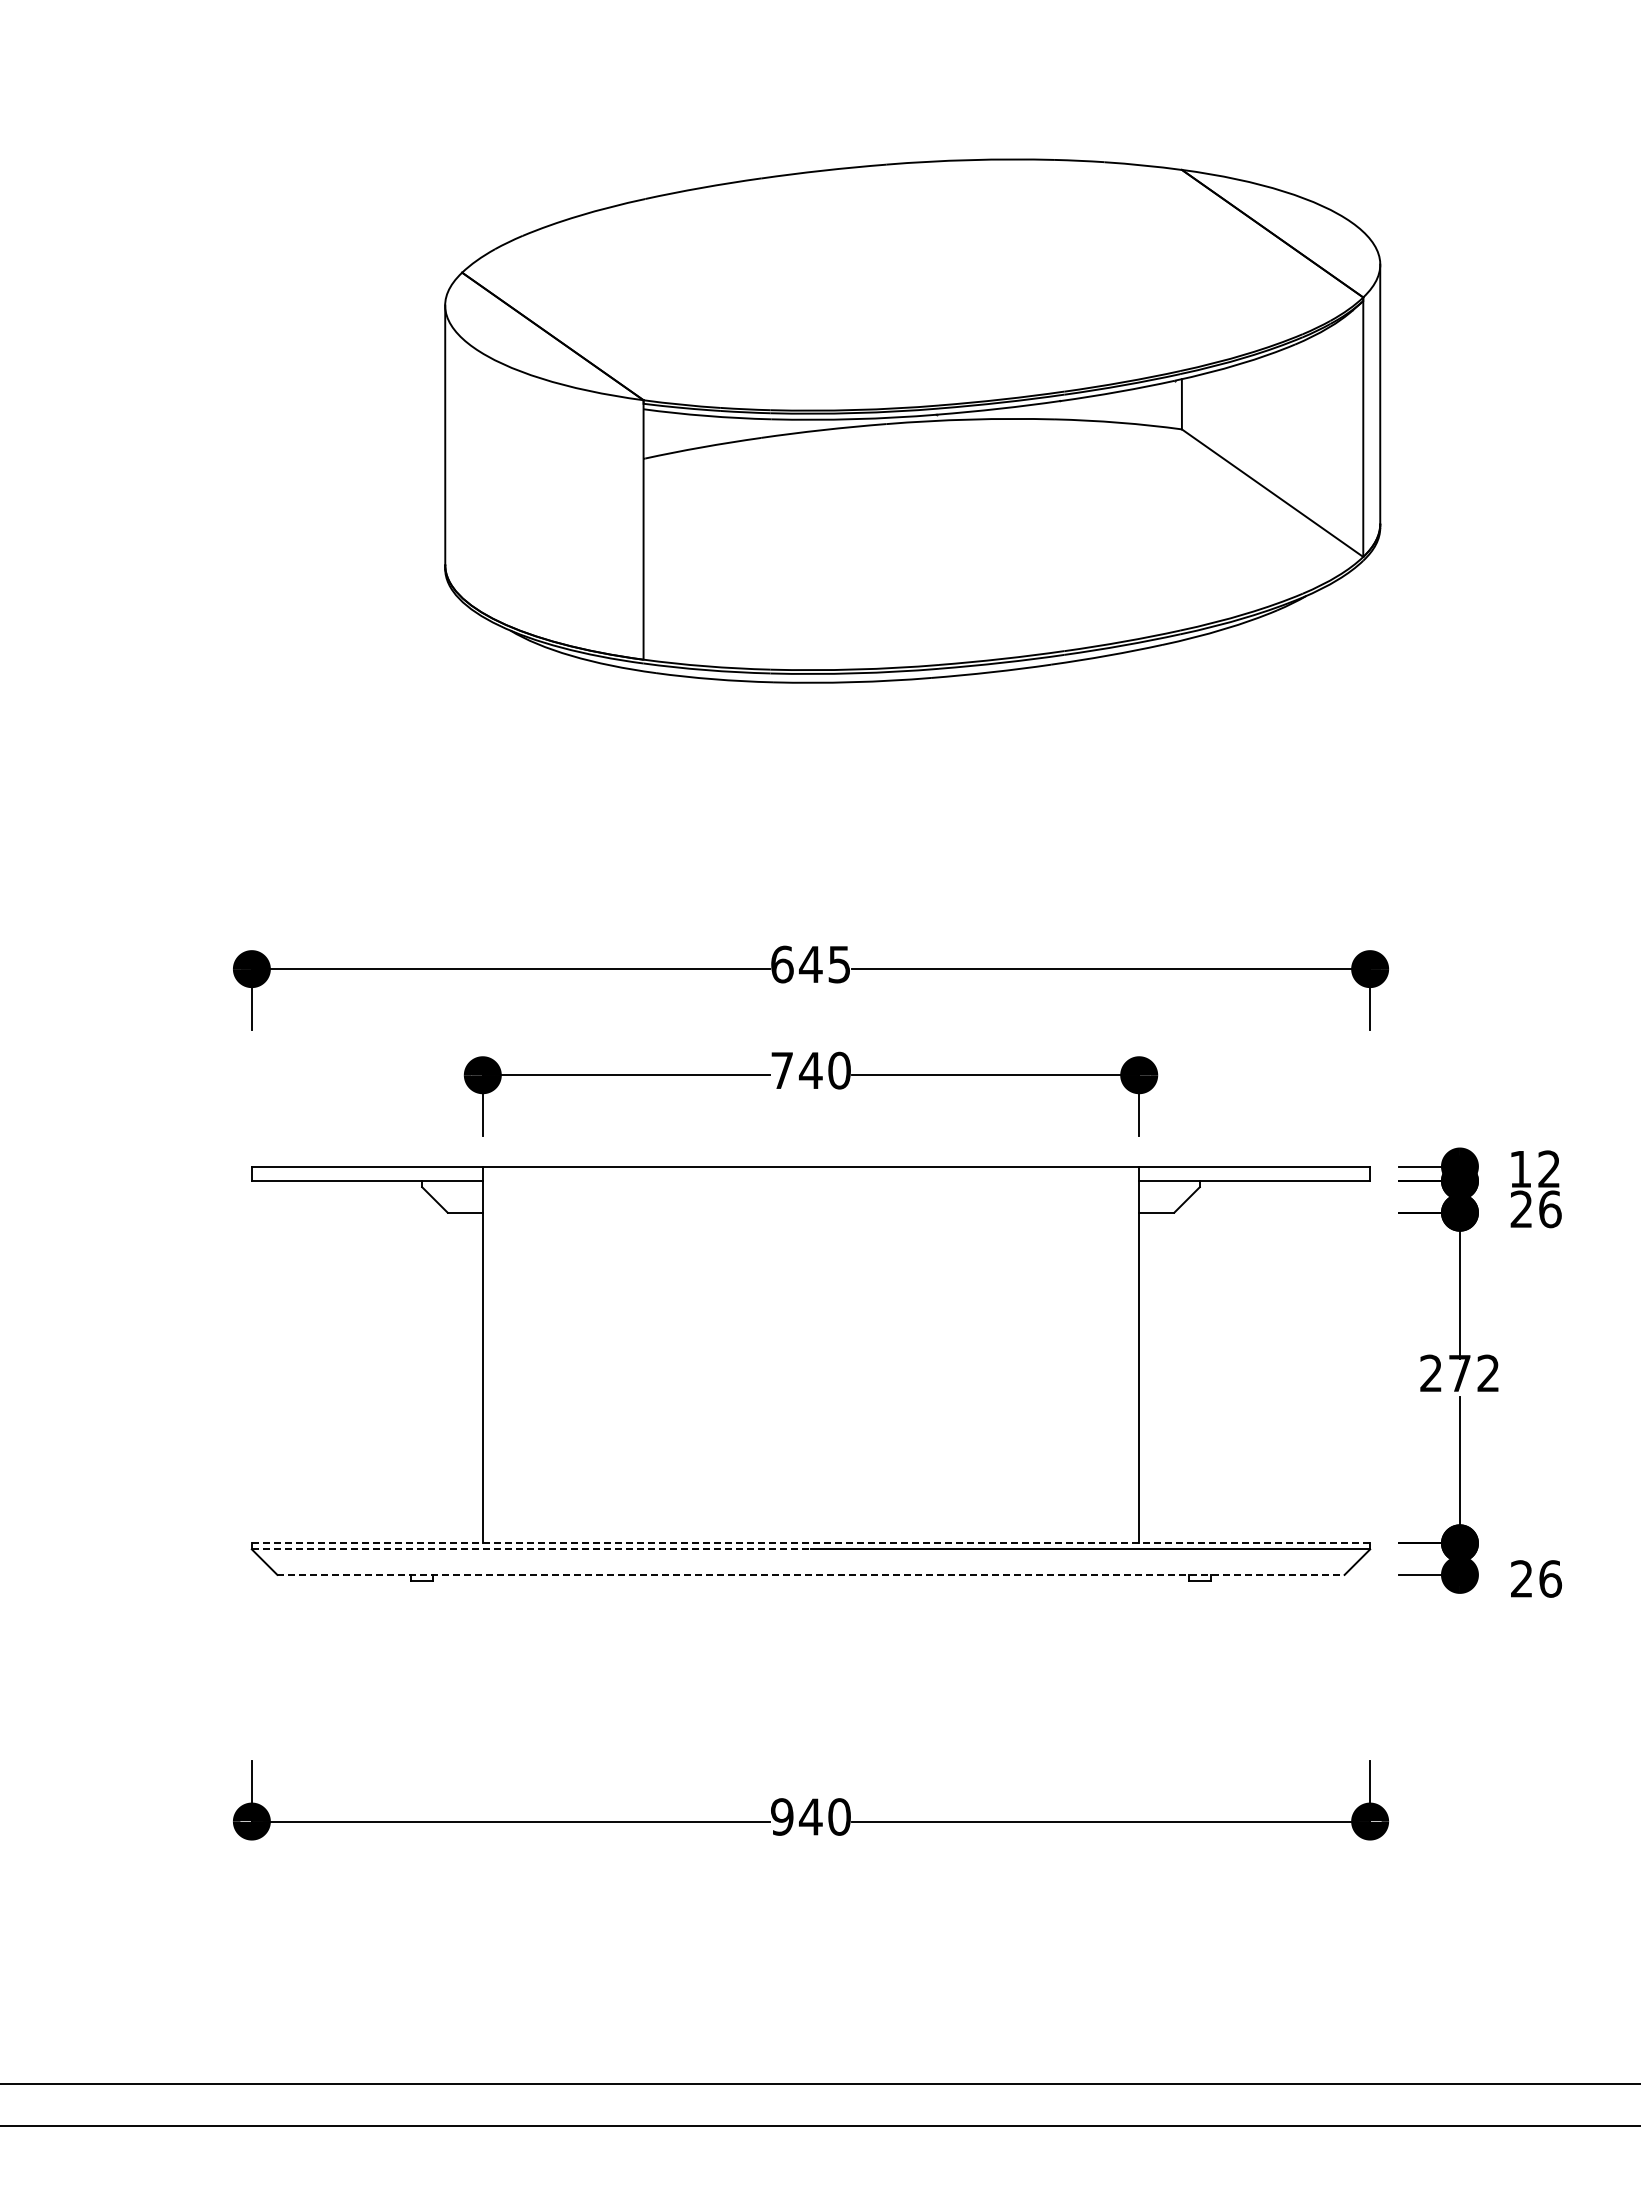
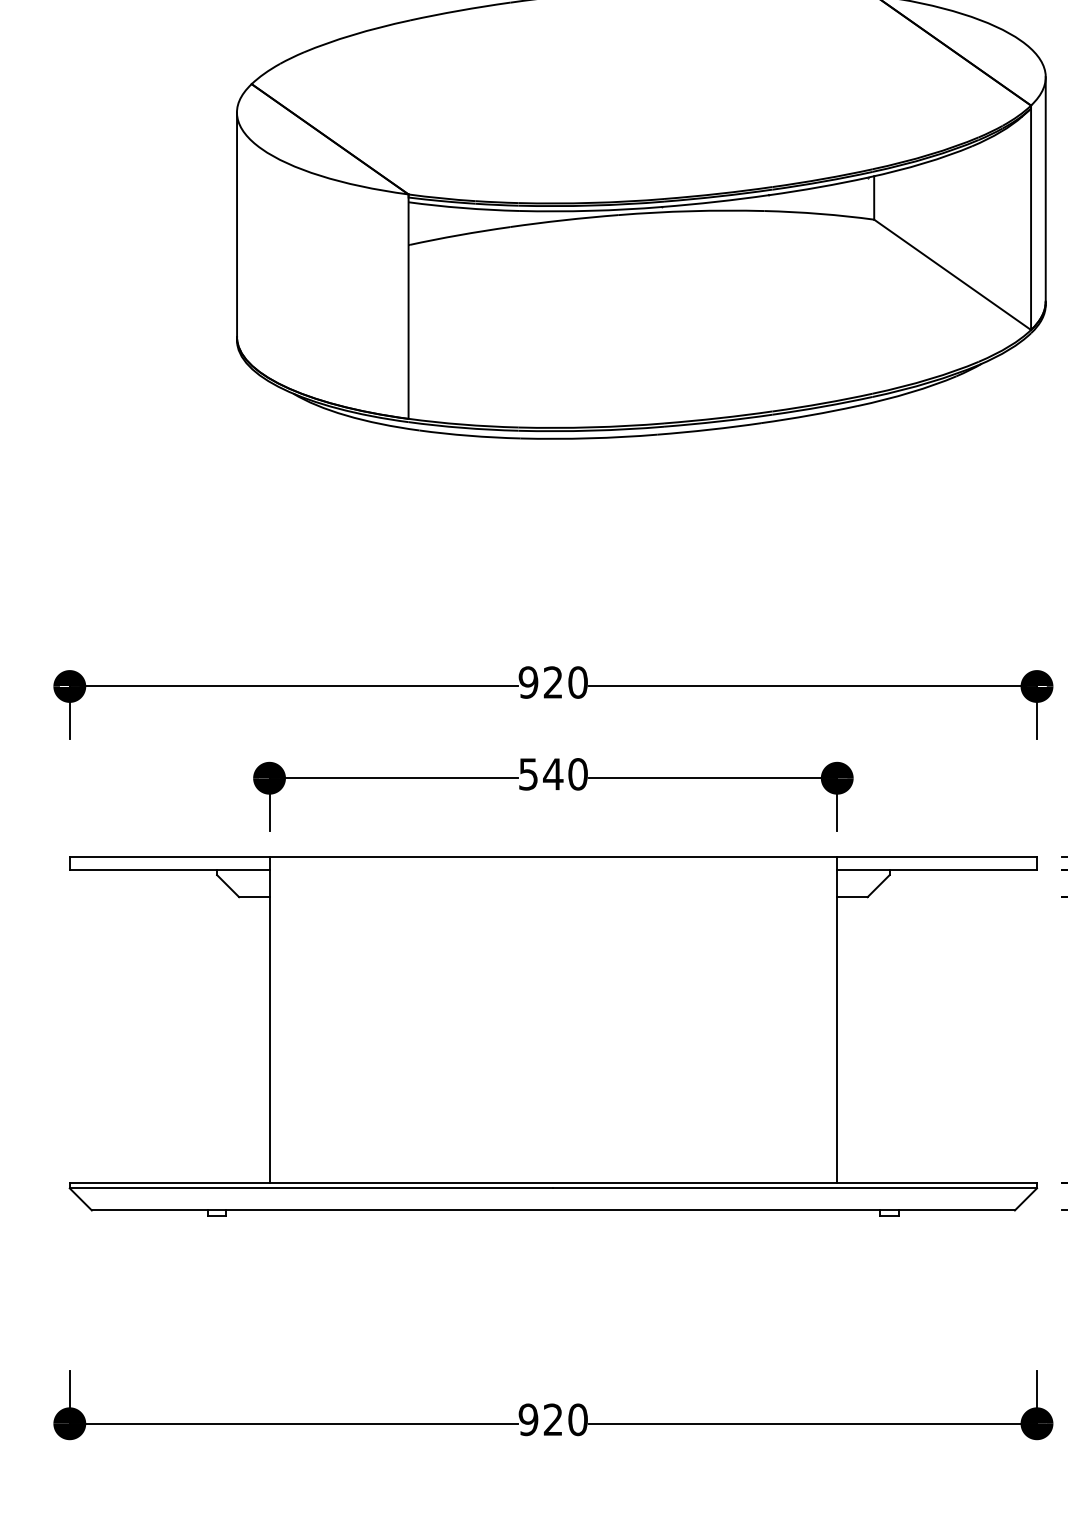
text: (810, 964) -> (552, 682), 645 -> 920
text: (781, 1070) -> (527, 774), 740 -> 540
line: (811, 1543) -> (553, 1183), dashed -> solid
line: (531, 1549) -> (311, 1188), dashed -> solid
line: (811, 1574) -> (553, 1210), dashed -> solid
text: (810, 1816) -> (552, 1419), 940 -> 920

